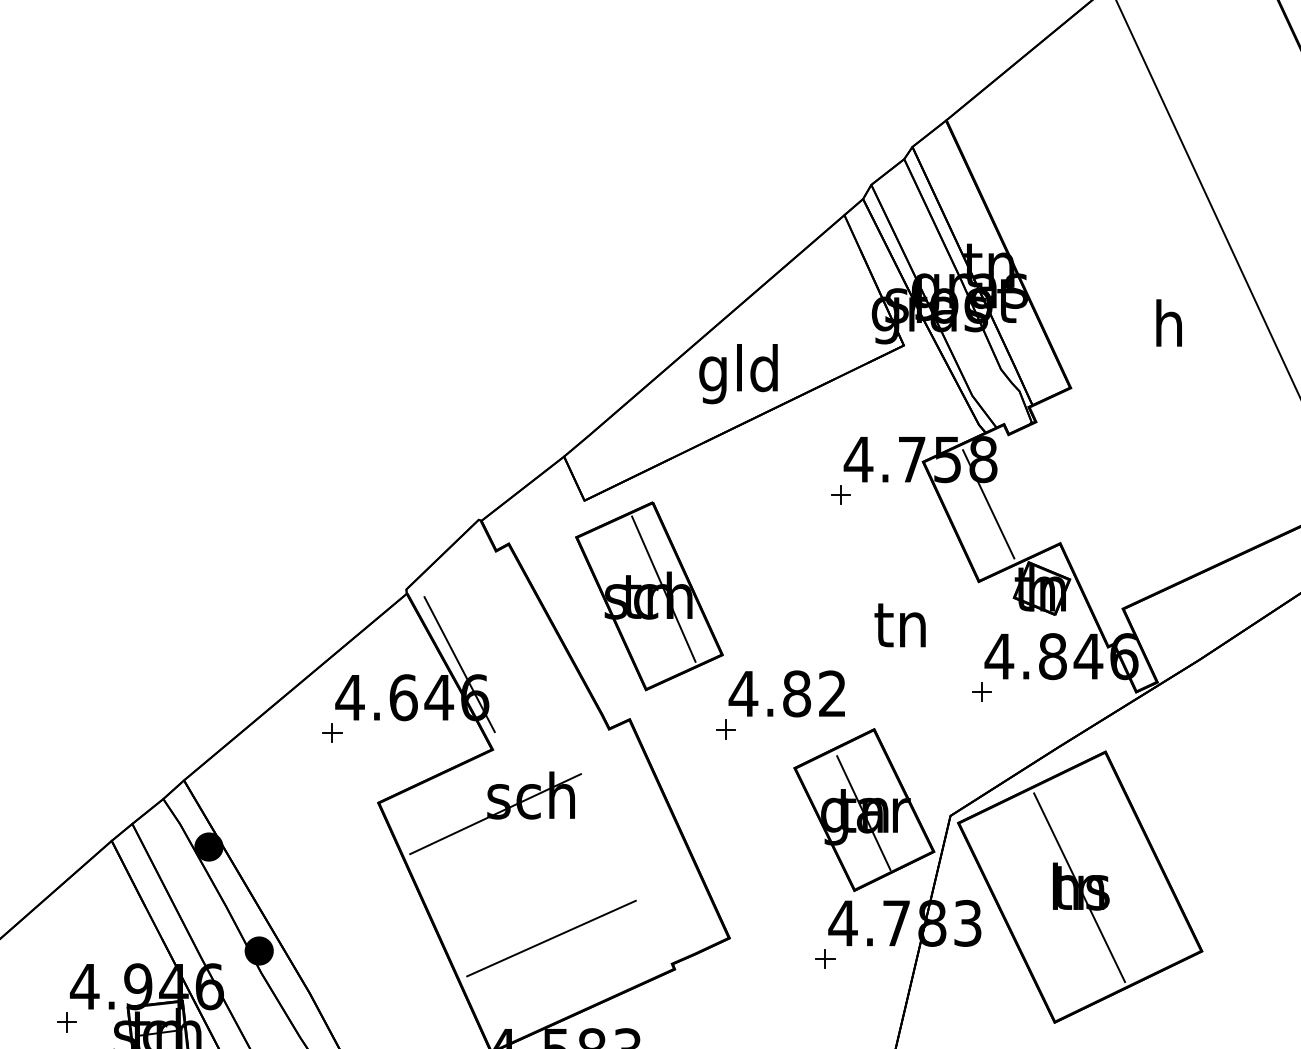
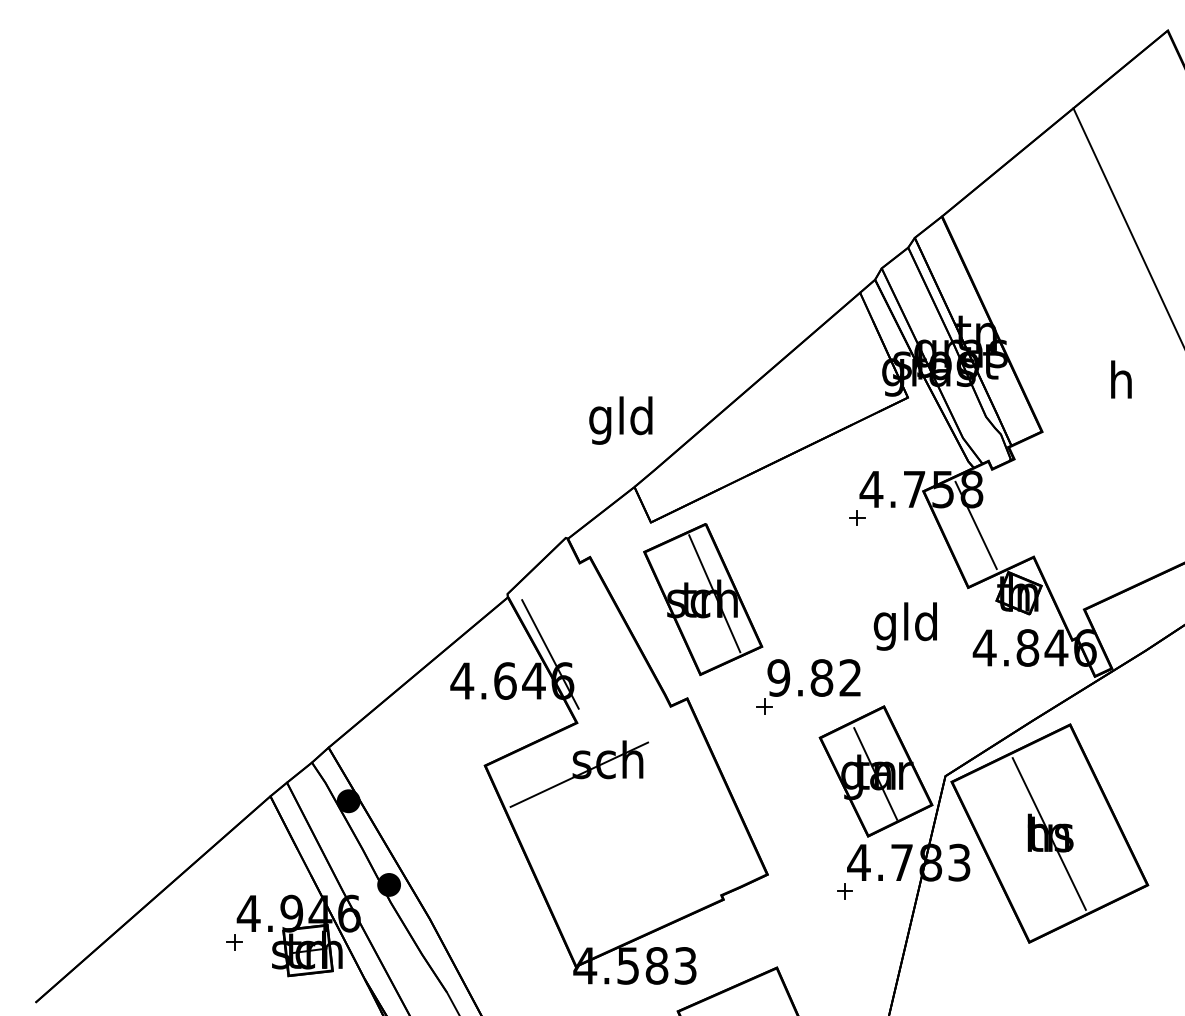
text: (738, 373) -> (620, 420), moved
text: (899, 629) -> (904, 626), tn -> gld
part: (981, 692) -> (970, 676), removed
text: (743, 693) -> (778, 677), 4.82 -> 9.82
part: (331, 733) -> (447, 709), removed
line: (551, 938) -> (624, 874), removed

